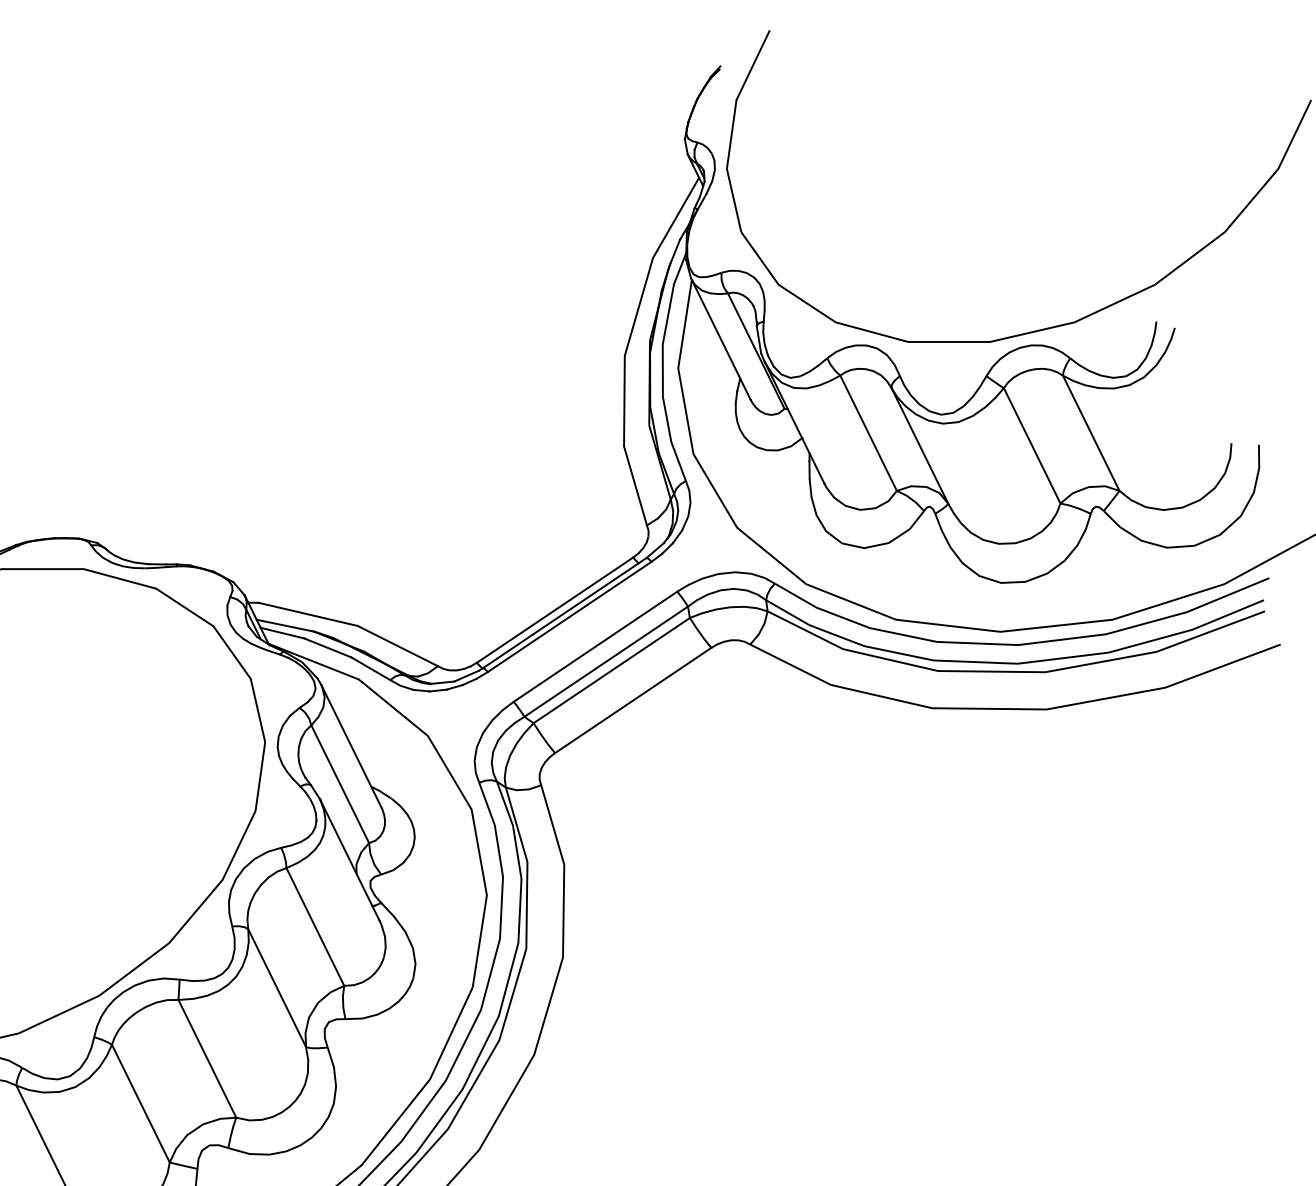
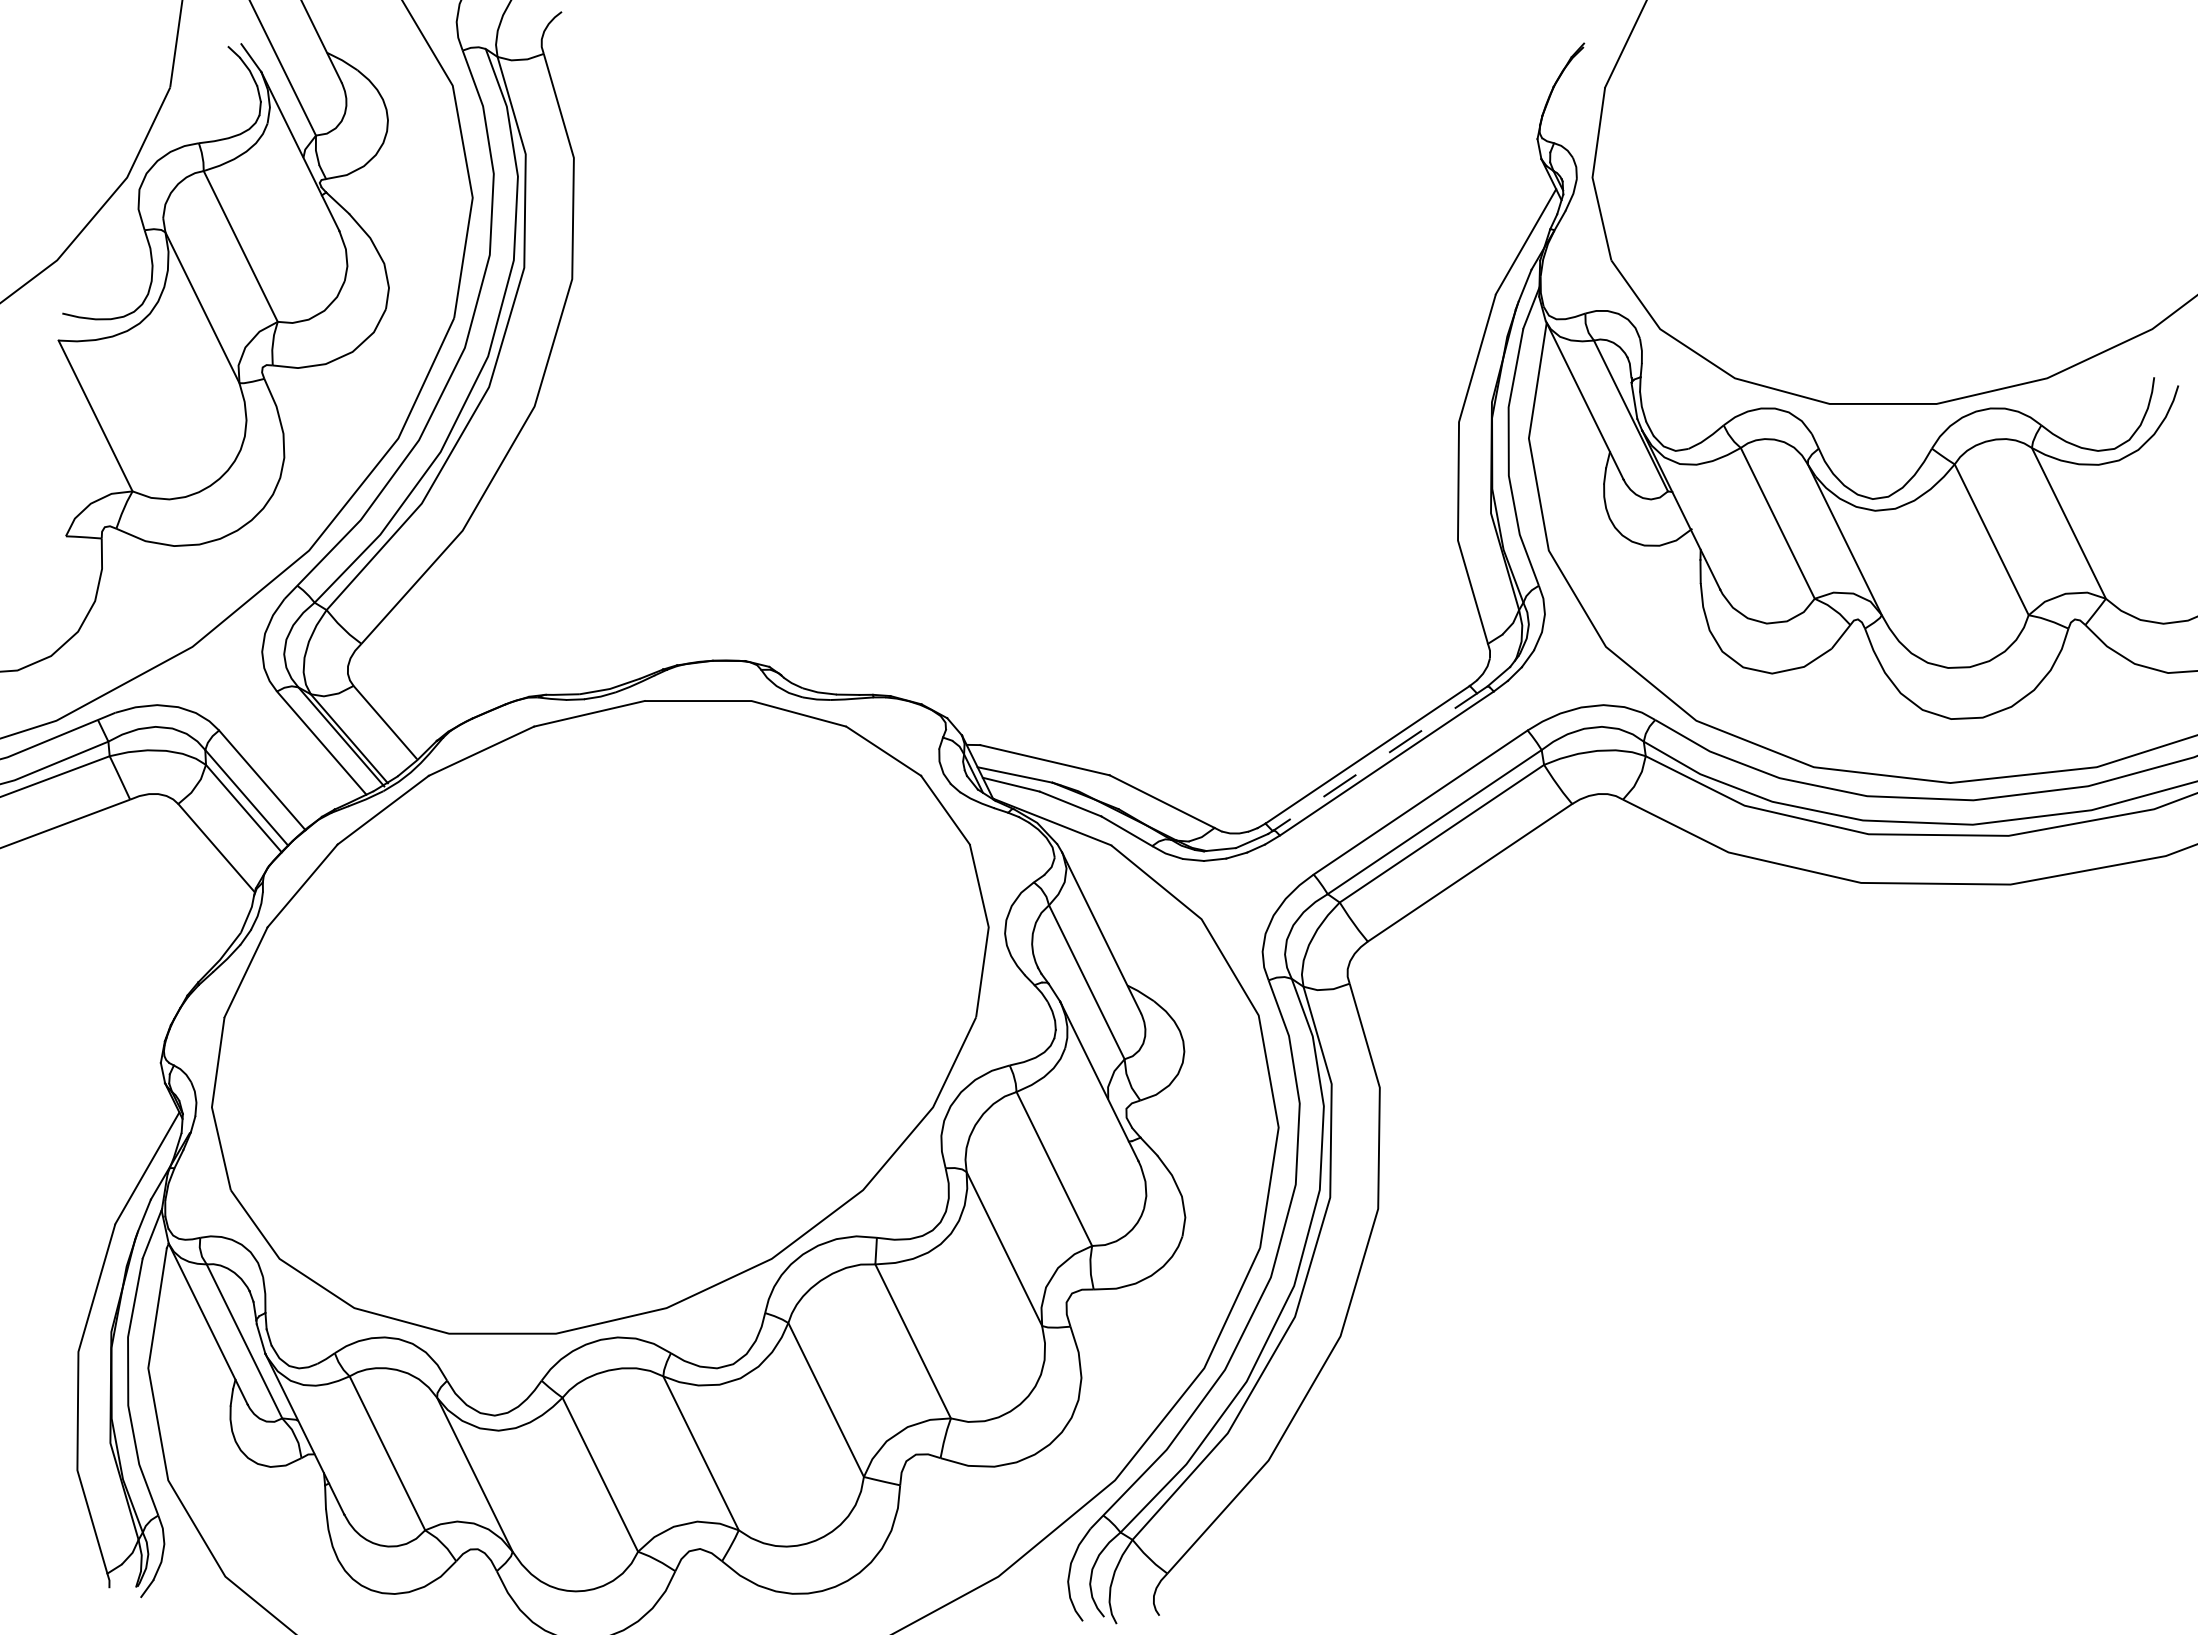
line: (564, 613) -> (1380, 758), solid -> dashed

